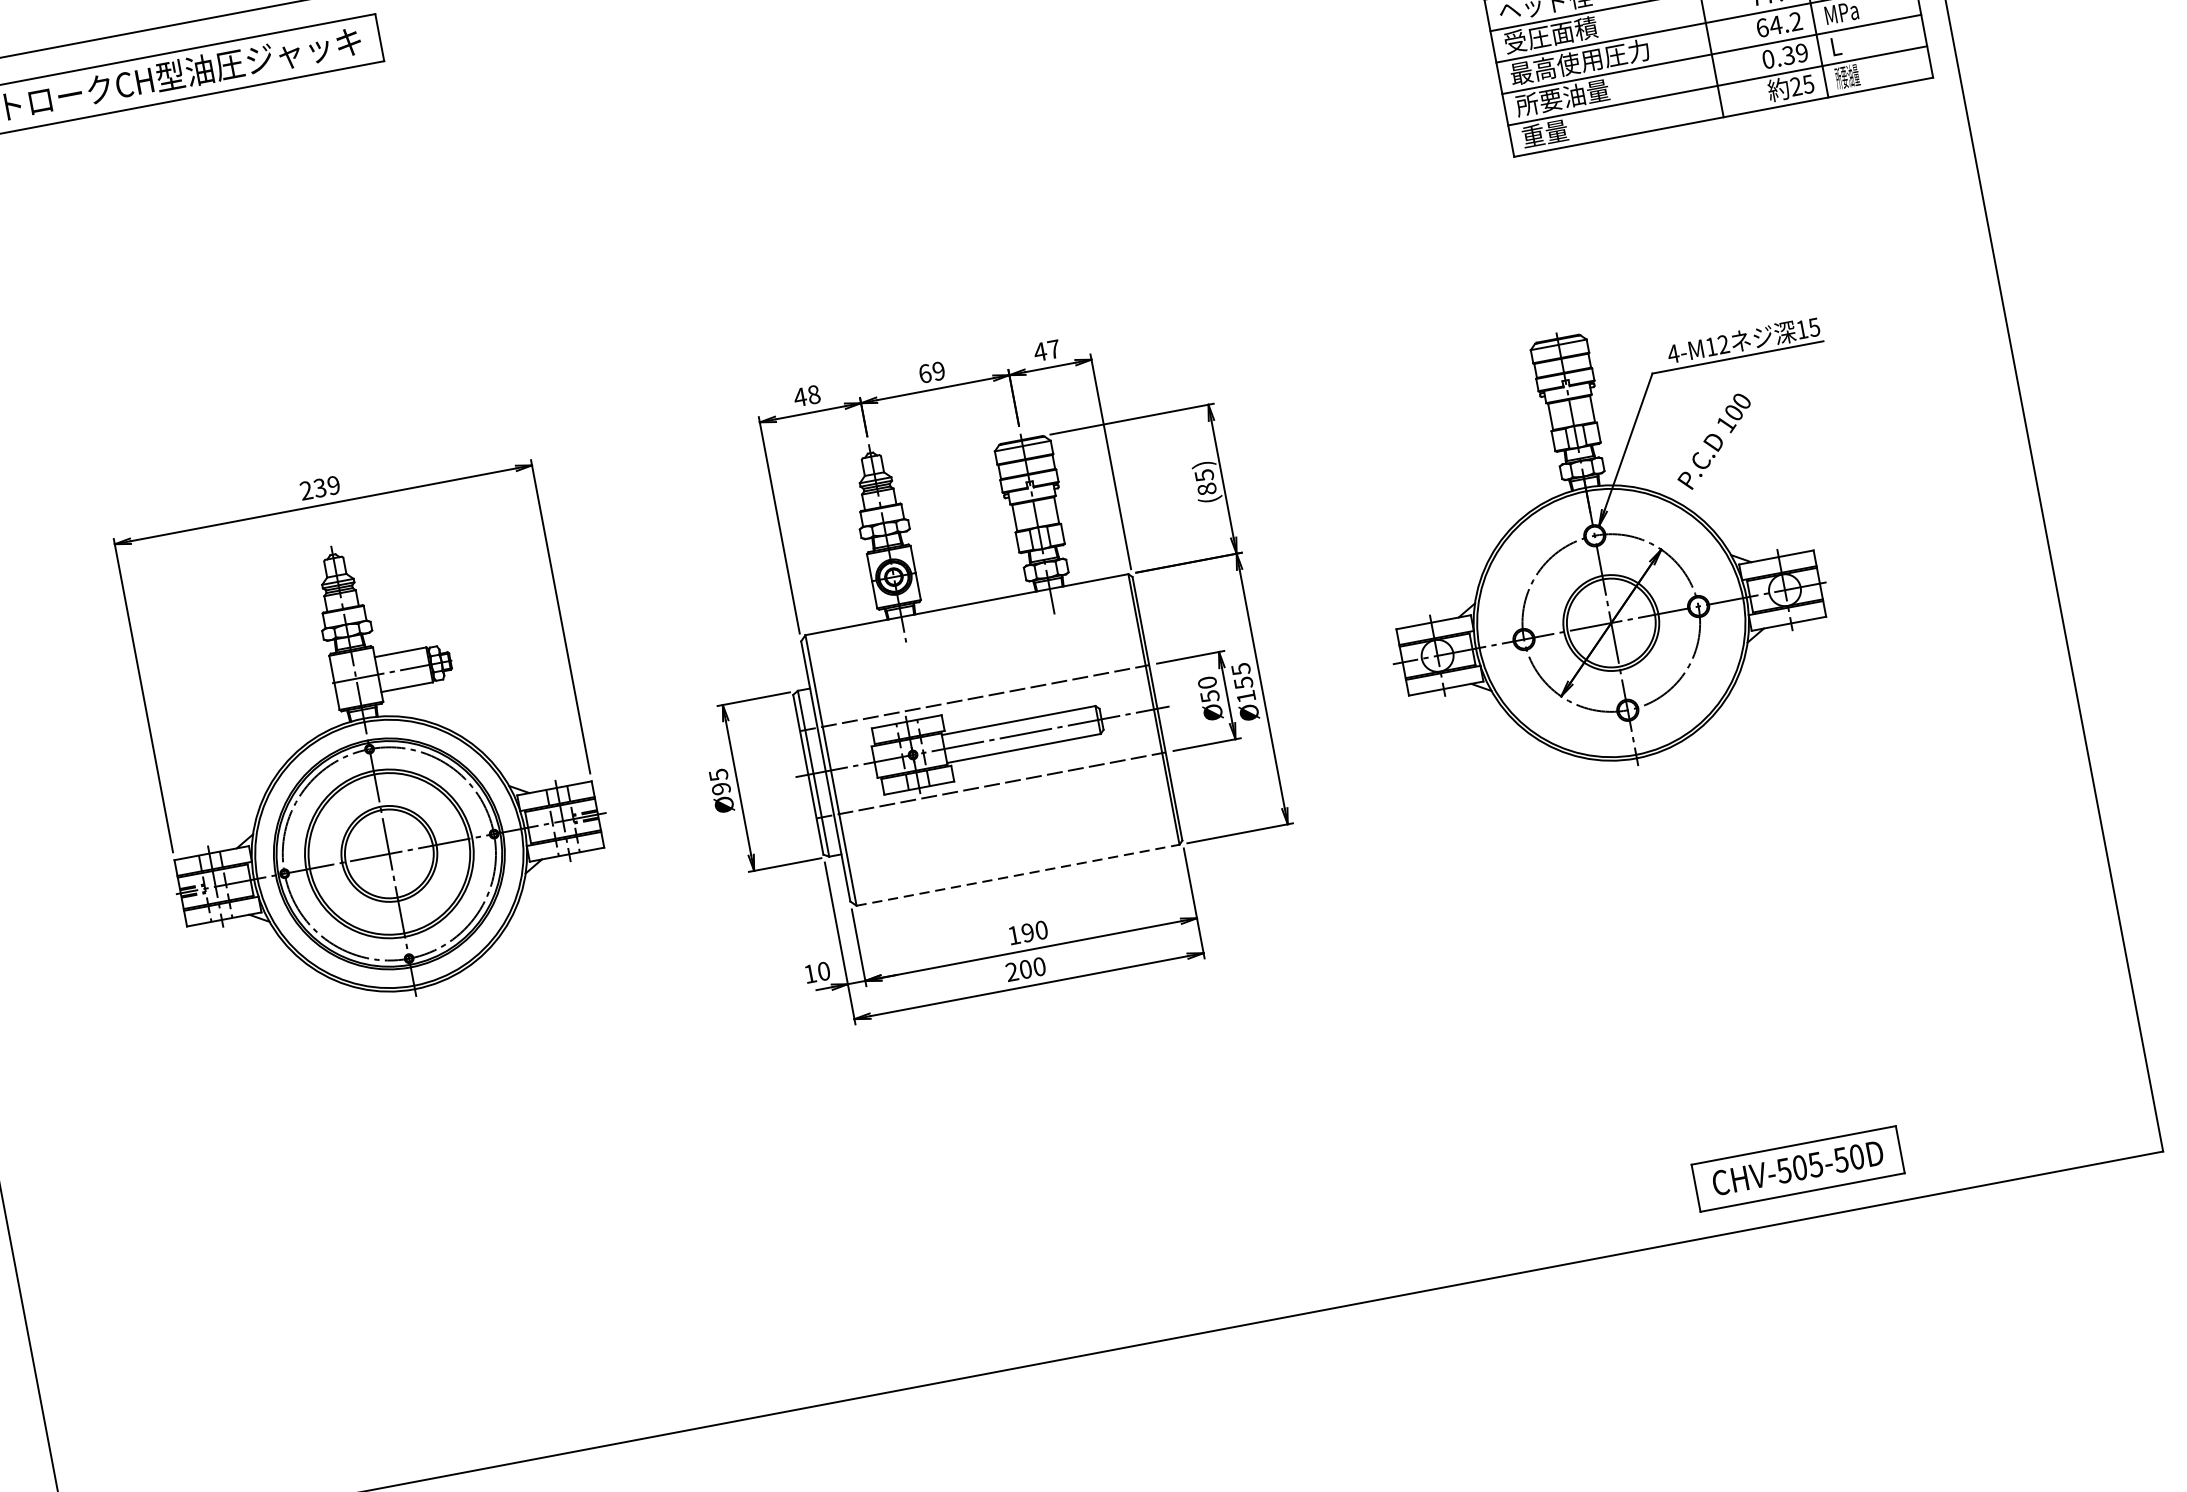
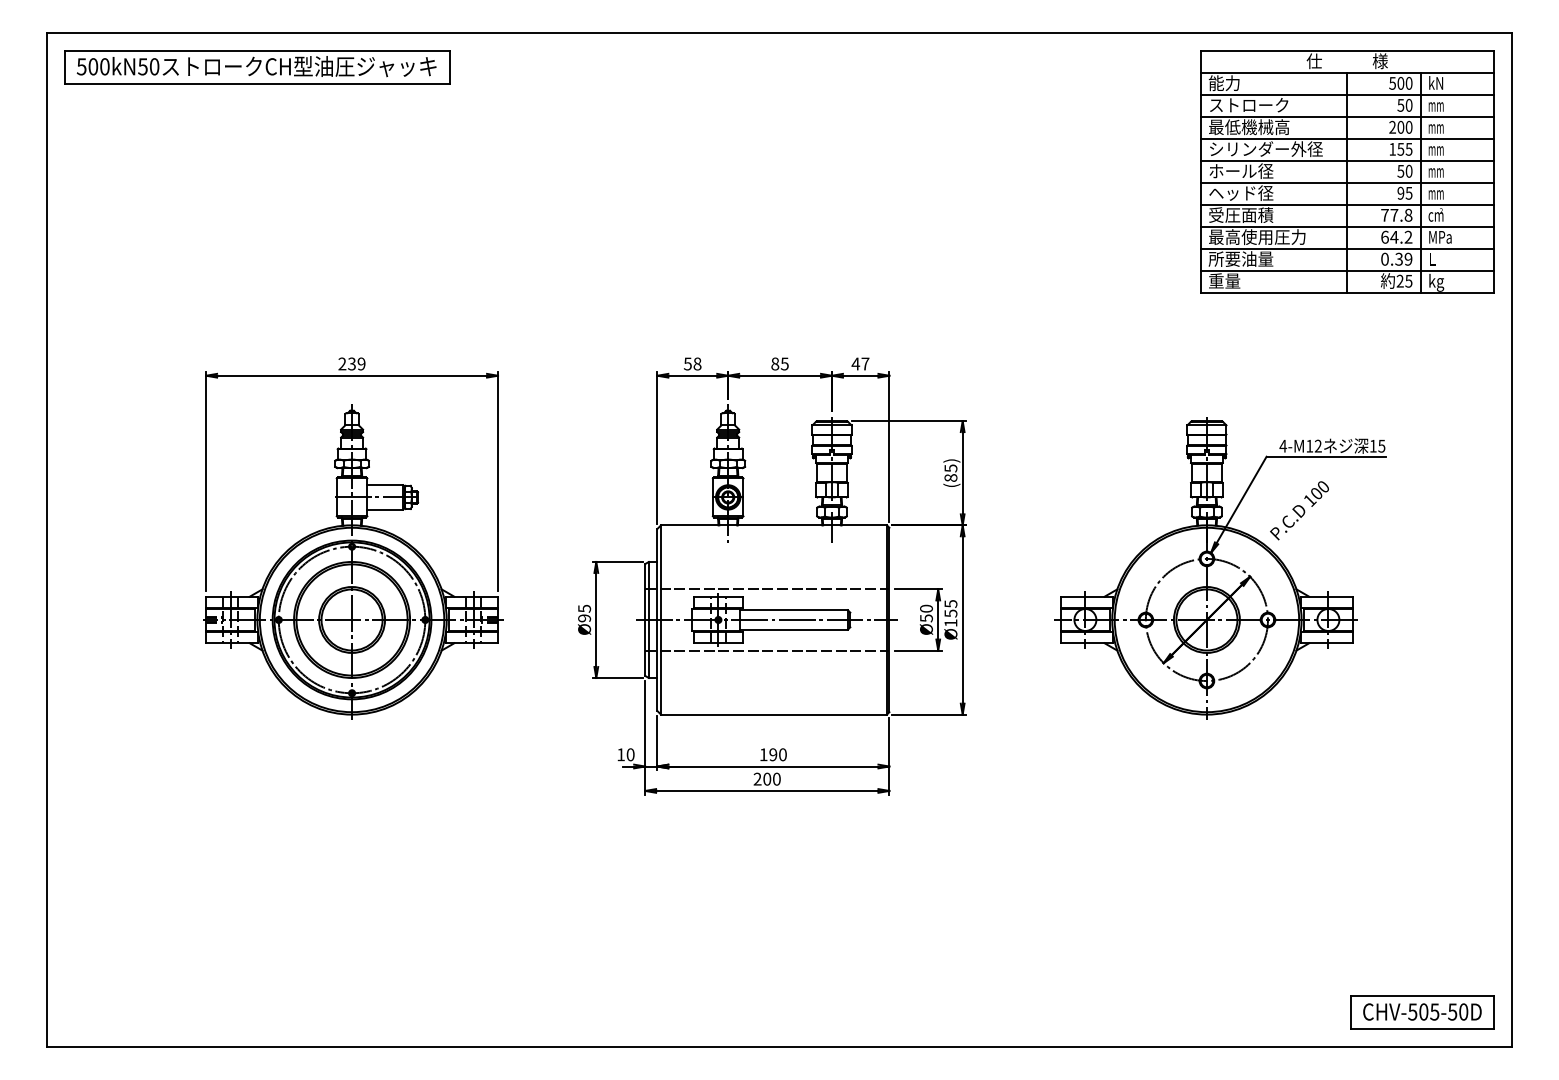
text: (1848, 78) -> (1436, 282), 所要油量 -> kg
text: (931, 371) -> (779, 363), 69 -> 85
text: (799, 396) -> (687, 363), 48 -> 58
line: (1018, 874) -> (774, 714), dashed -> solid
part: (1798, 1168) -> (1422, 1012), moved

